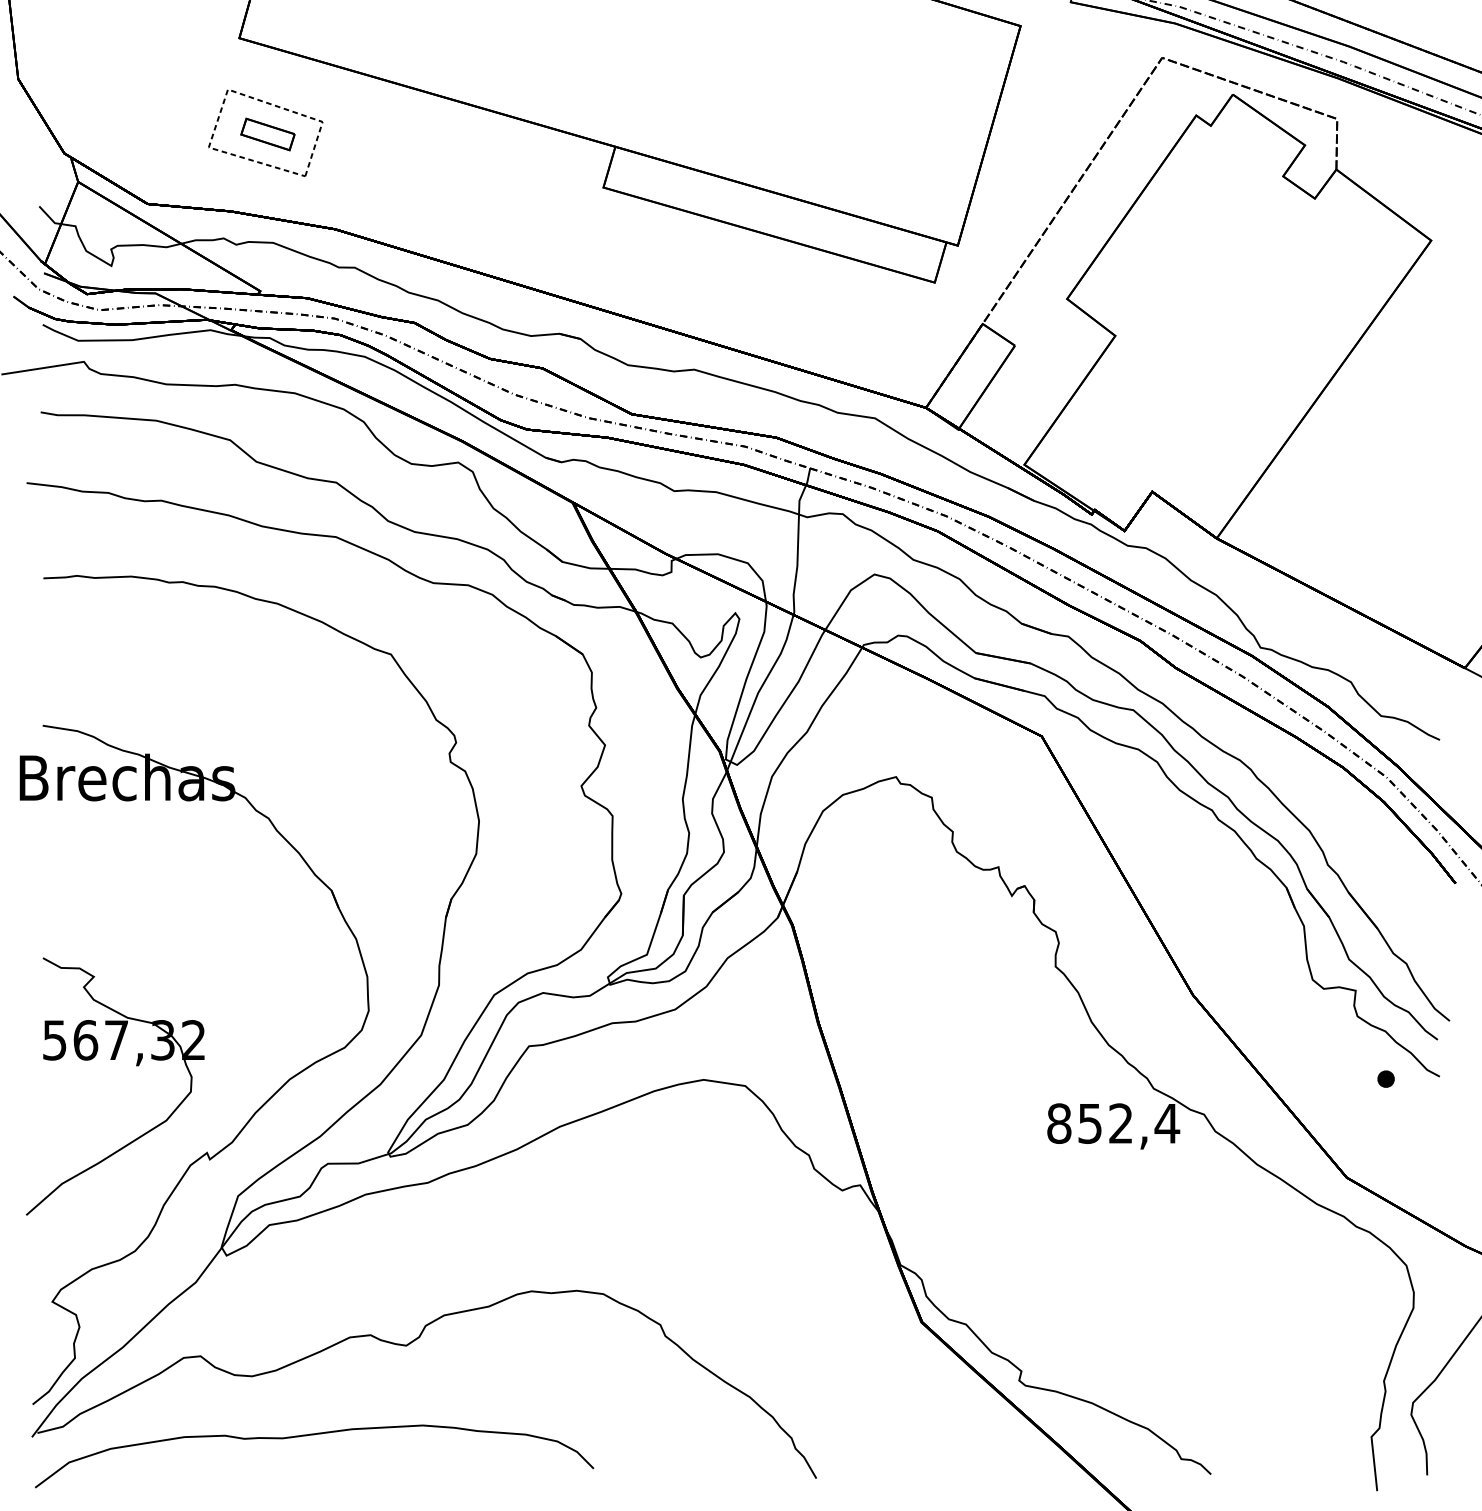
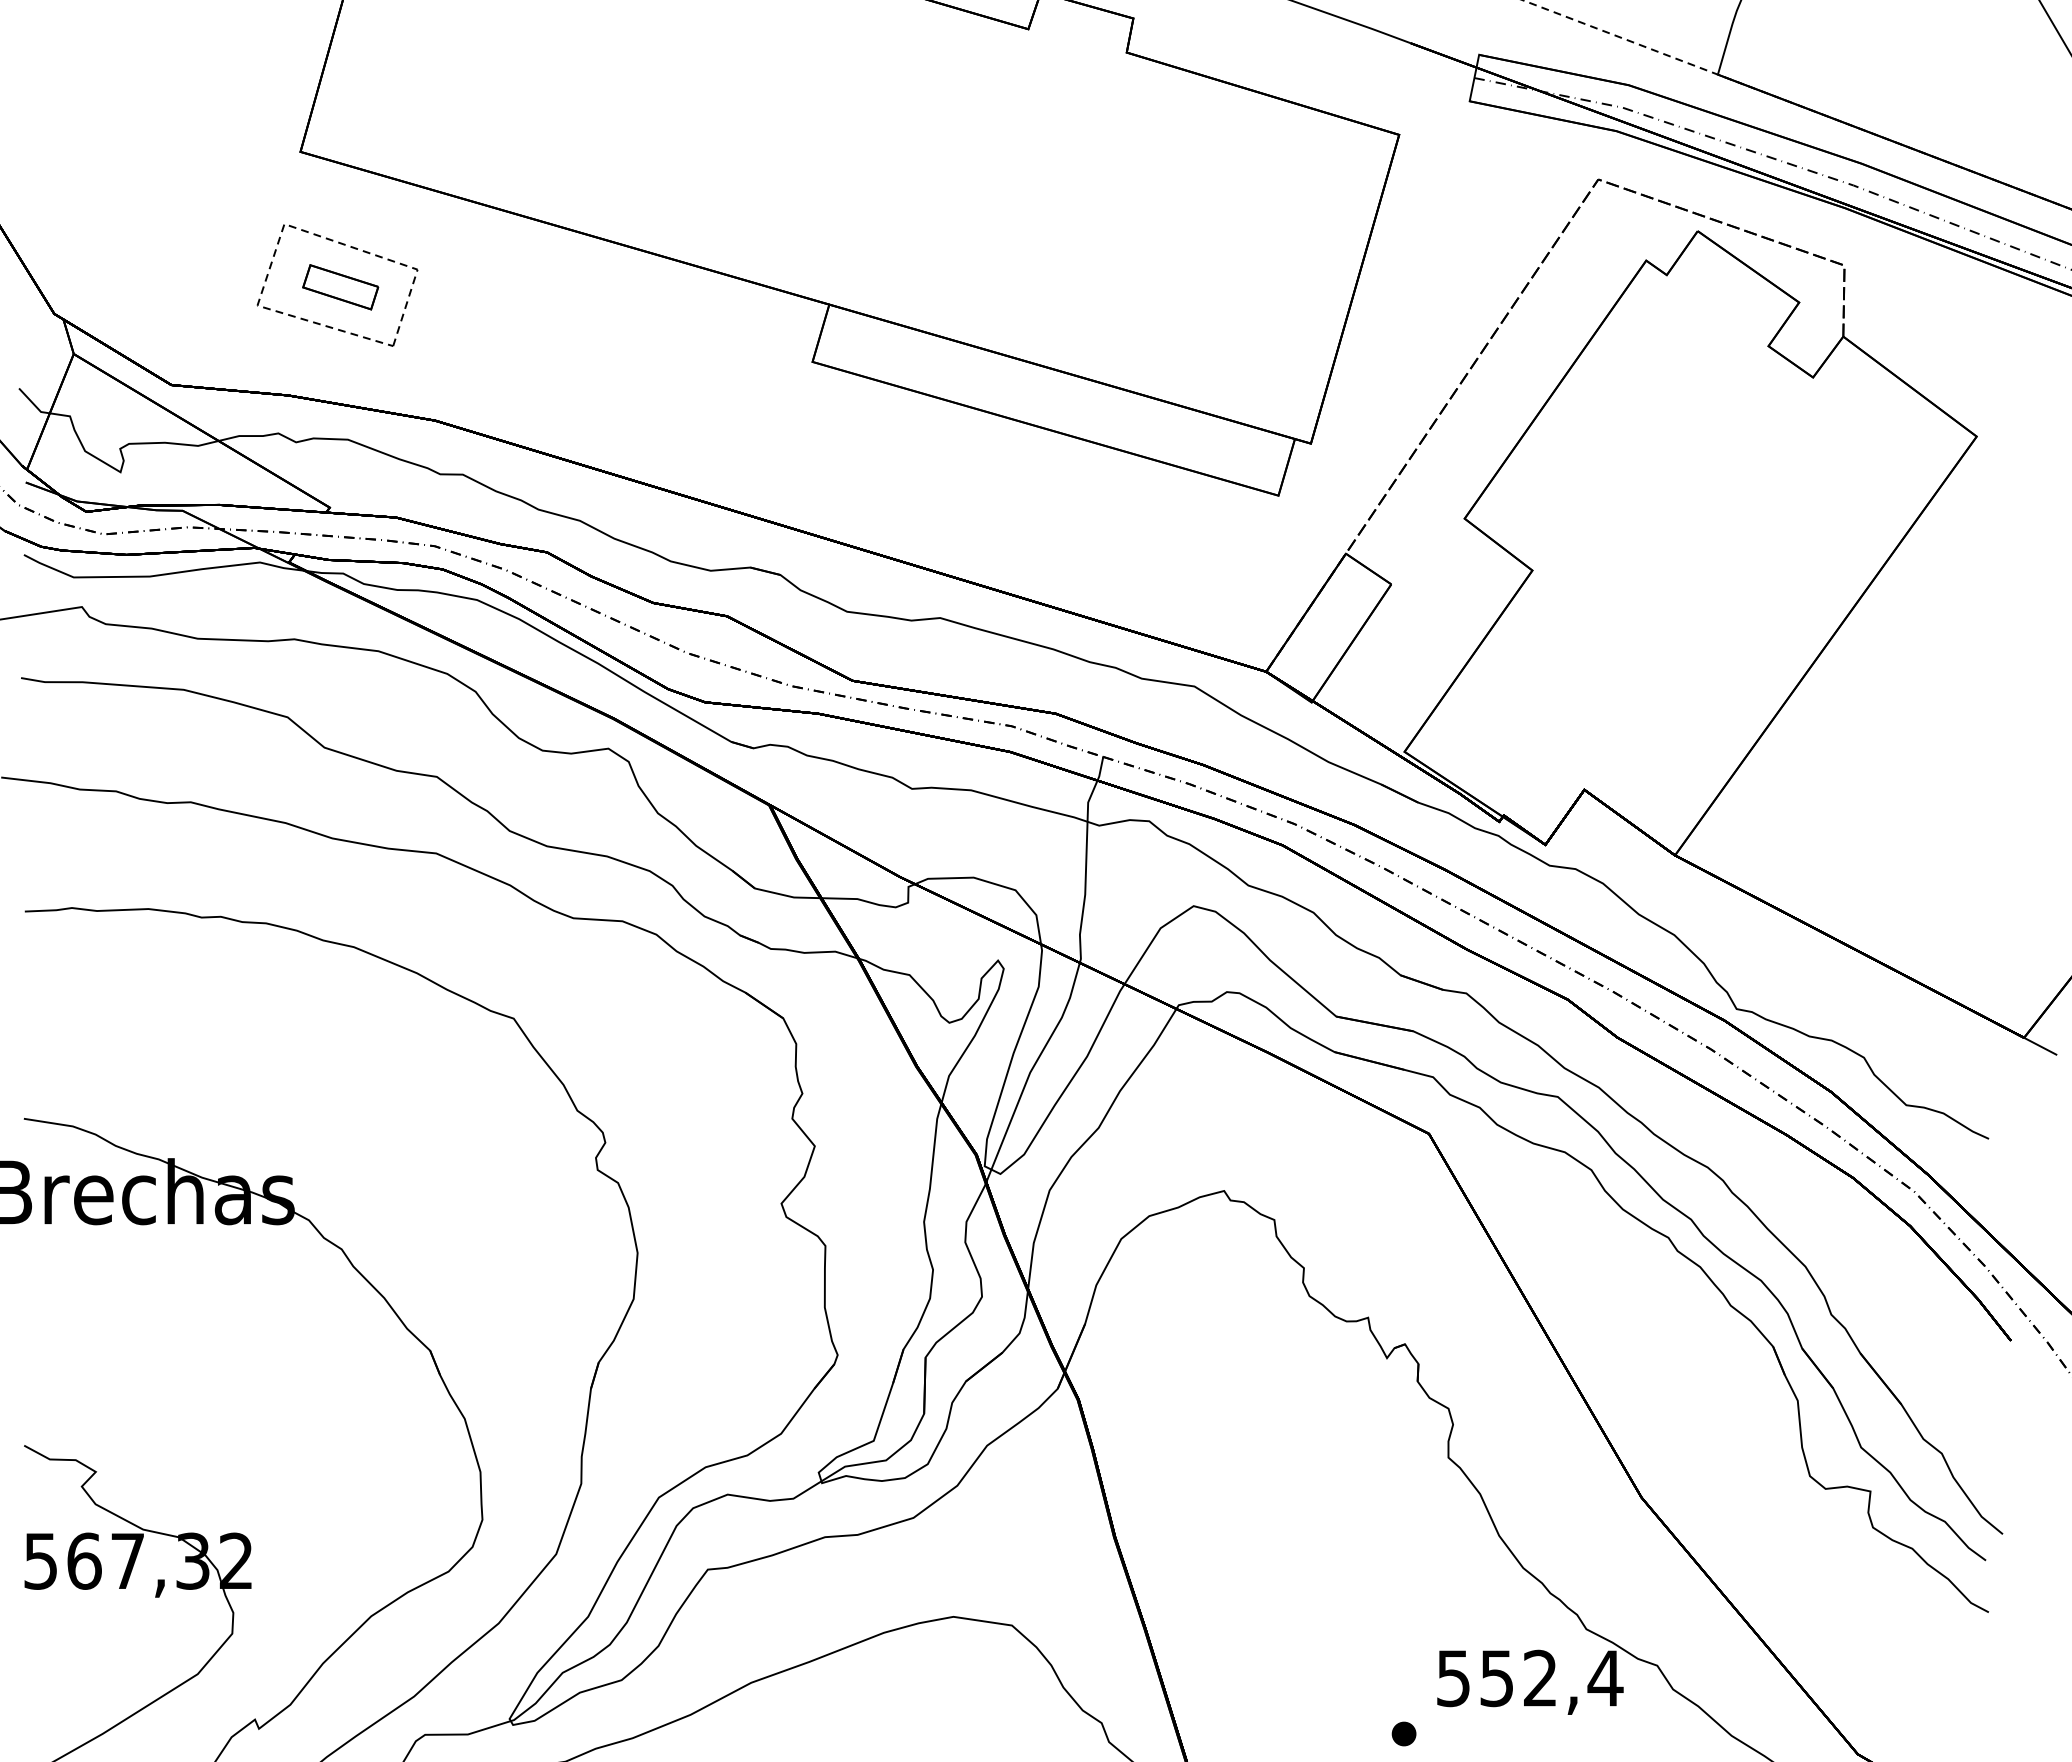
part: (1385, 1078) -> (1403, 1733), moved
text: (1059, 1123) -> (1453, 1678), 852,4 -> 552,4

